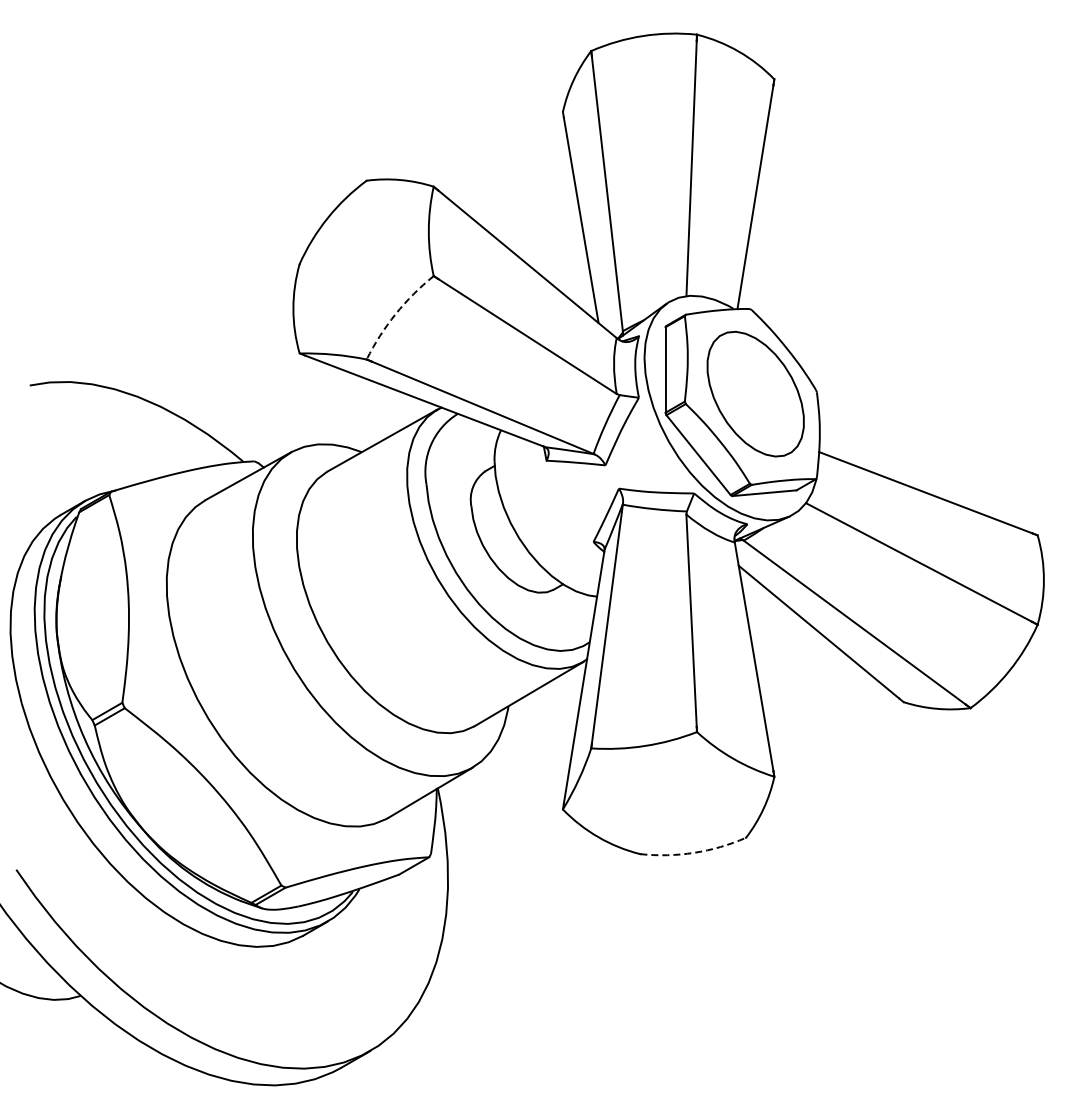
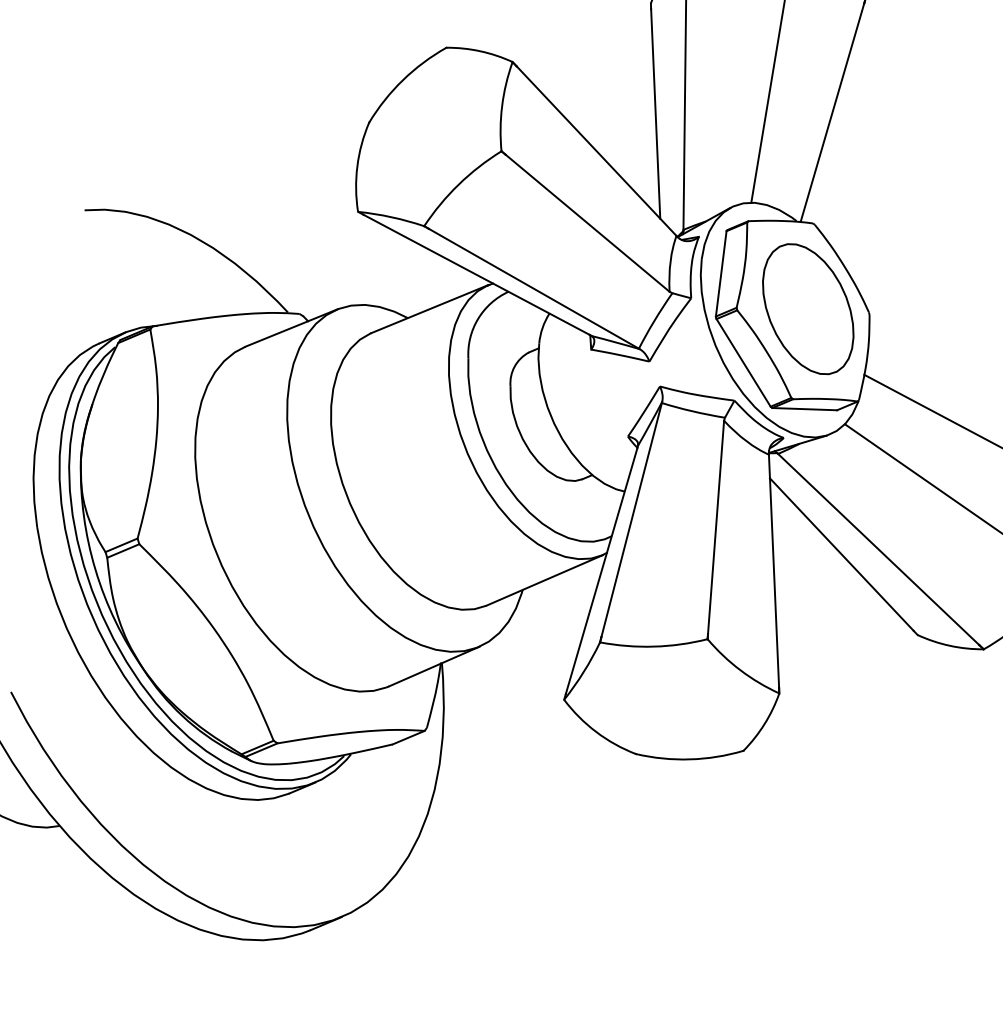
arc: (395, 314) -> (458, 184), dashed -> solid
arc: (694, 852) -> (690, 759), dashed -> solid

